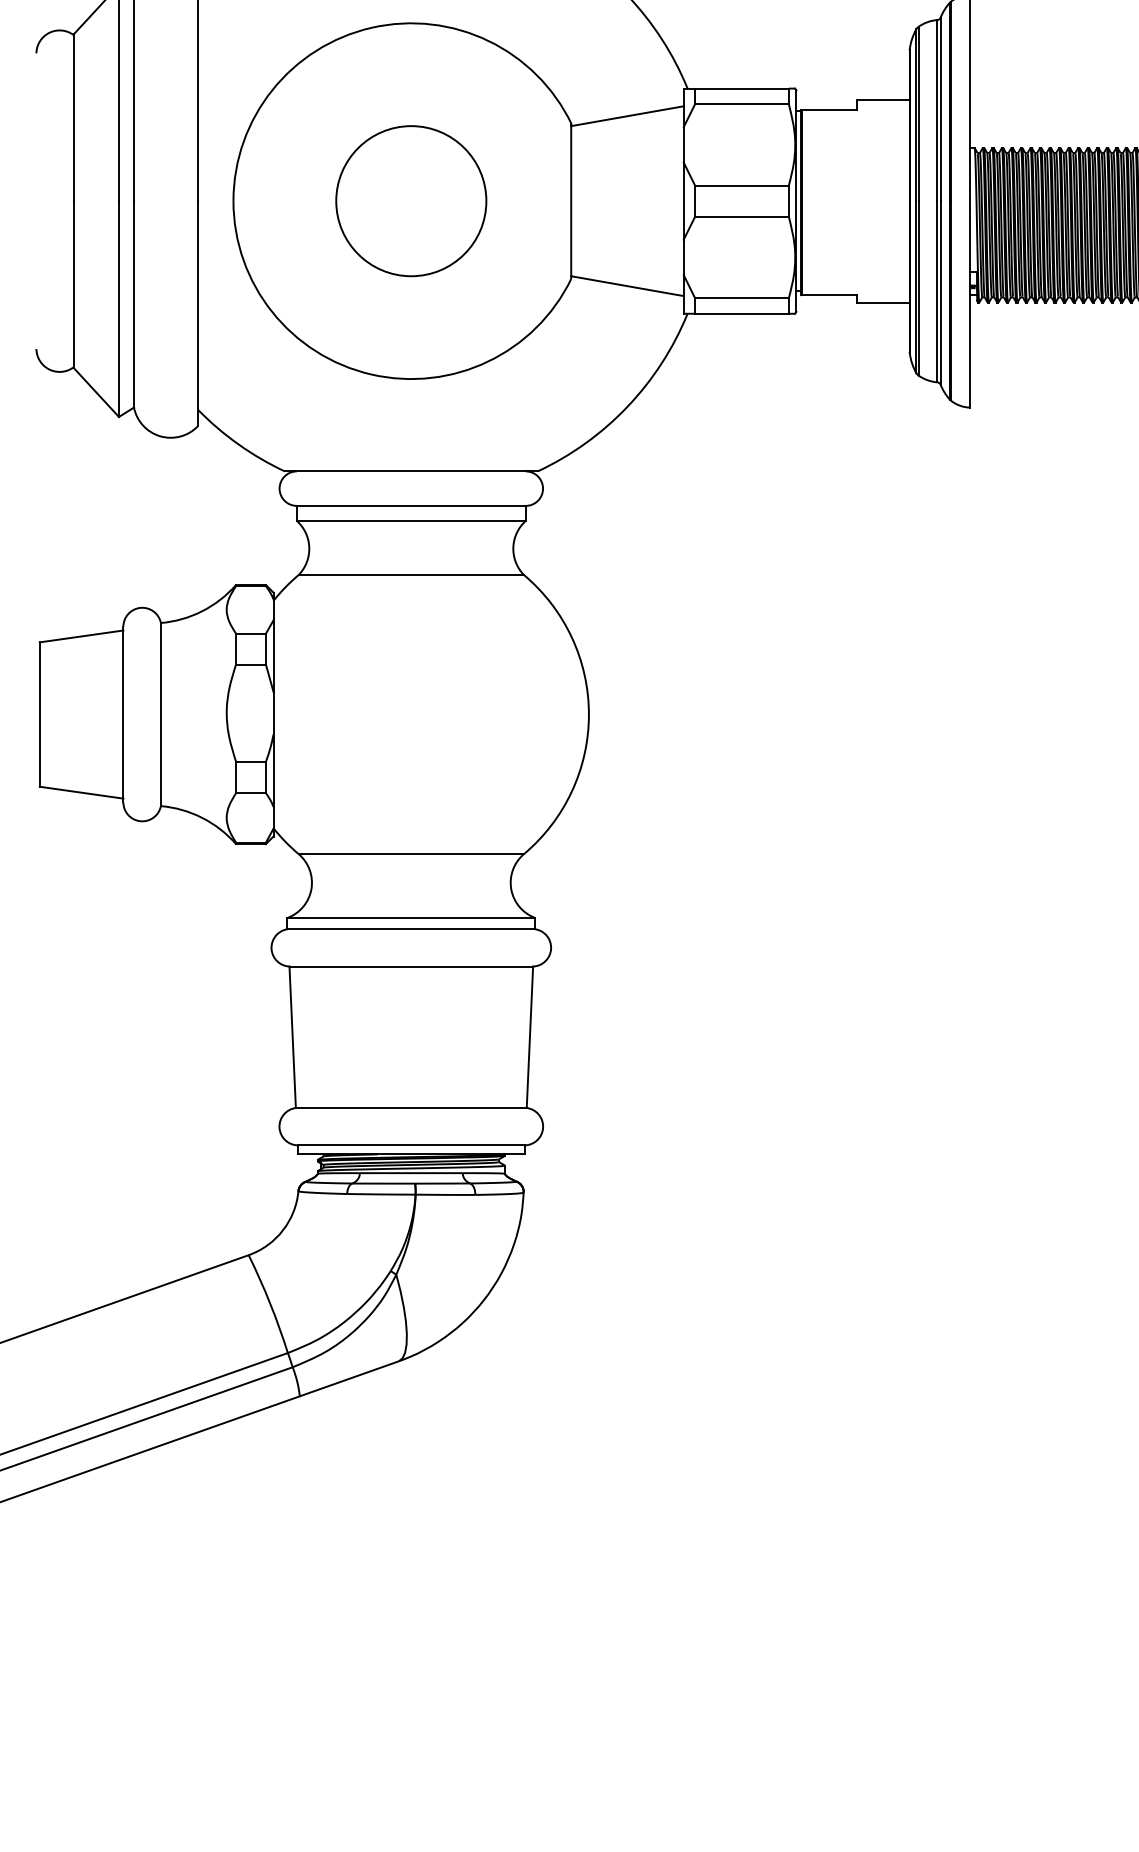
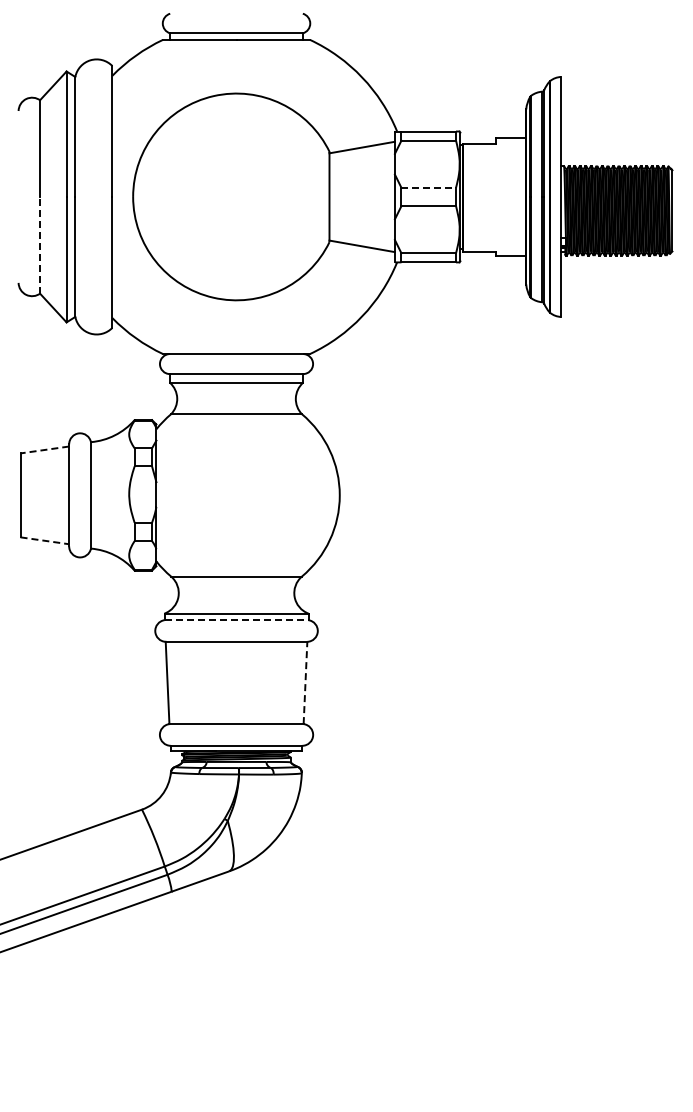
line: (743, 184) -> (429, 187), solid -> dashed
circle: (411, 200) -> (236, 196), removed
line: (74, 284) -> (40, 245), solid -> dashed
line: (80, 635) -> (44, 449), solid -> dashed
line: (80, 792) -> (44, 540), solid -> dashed
line: (411, 929) -> (236, 620), solid -> dashed
line: (529, 1036) -> (305, 682), solid -> dashed

